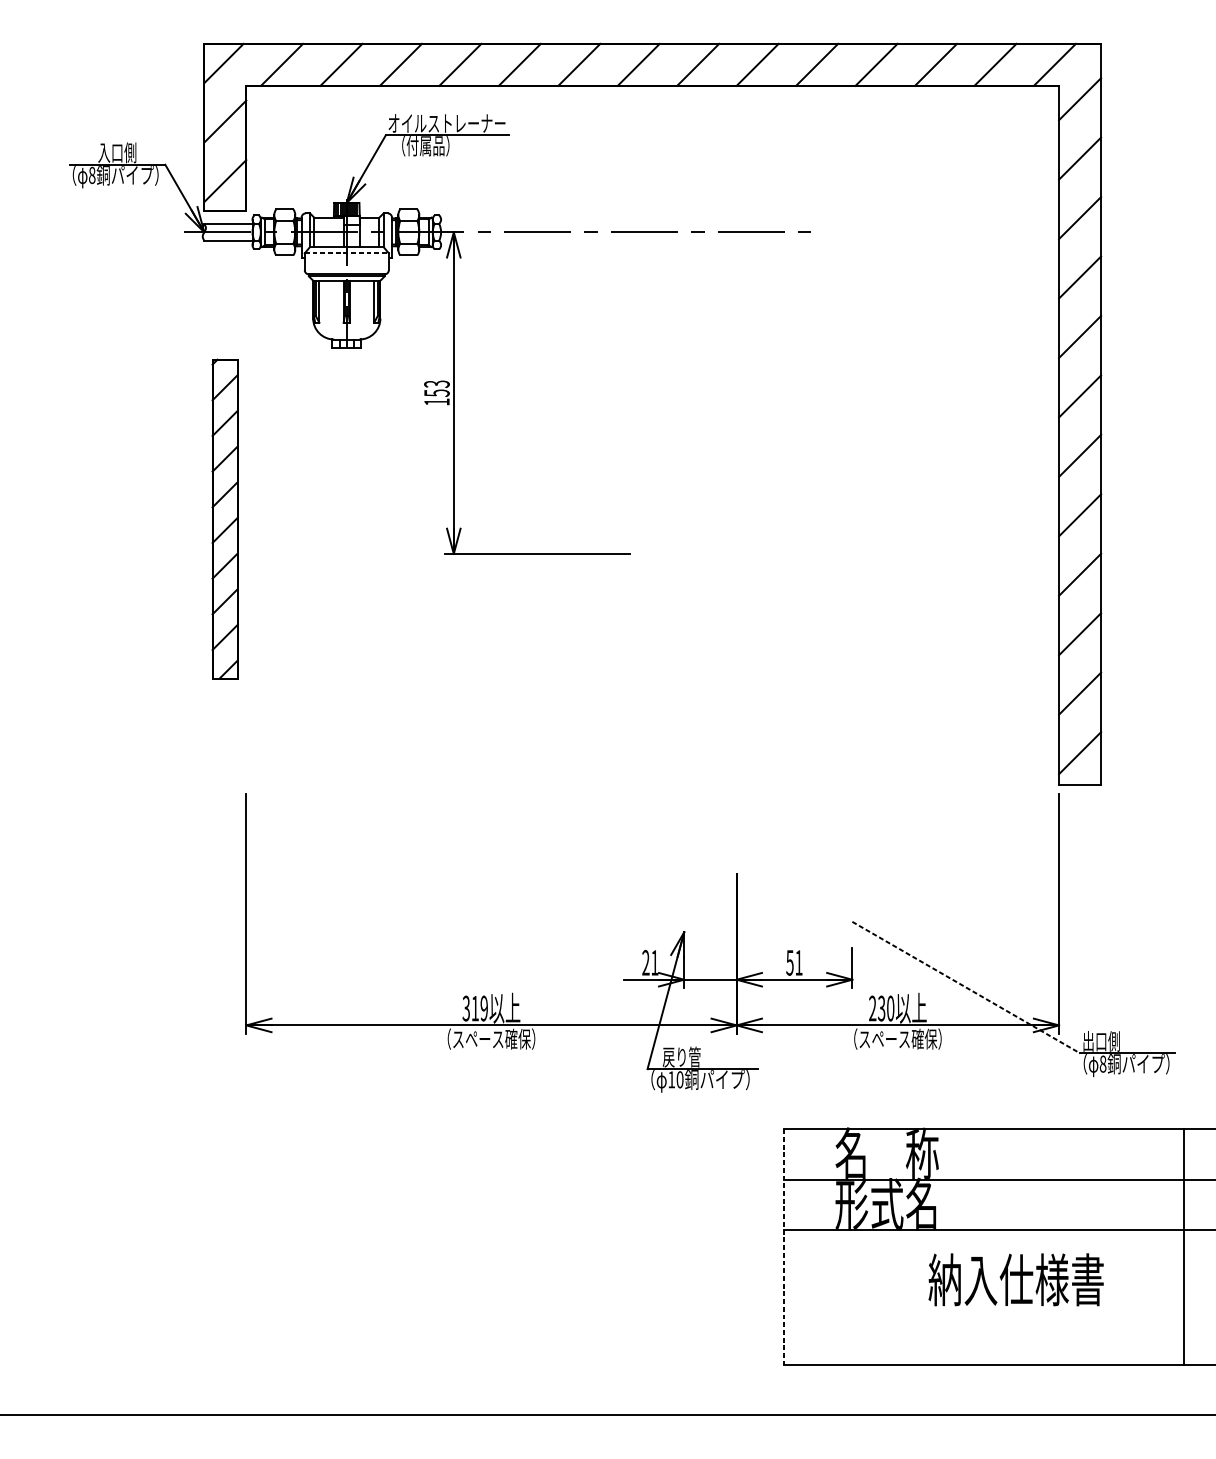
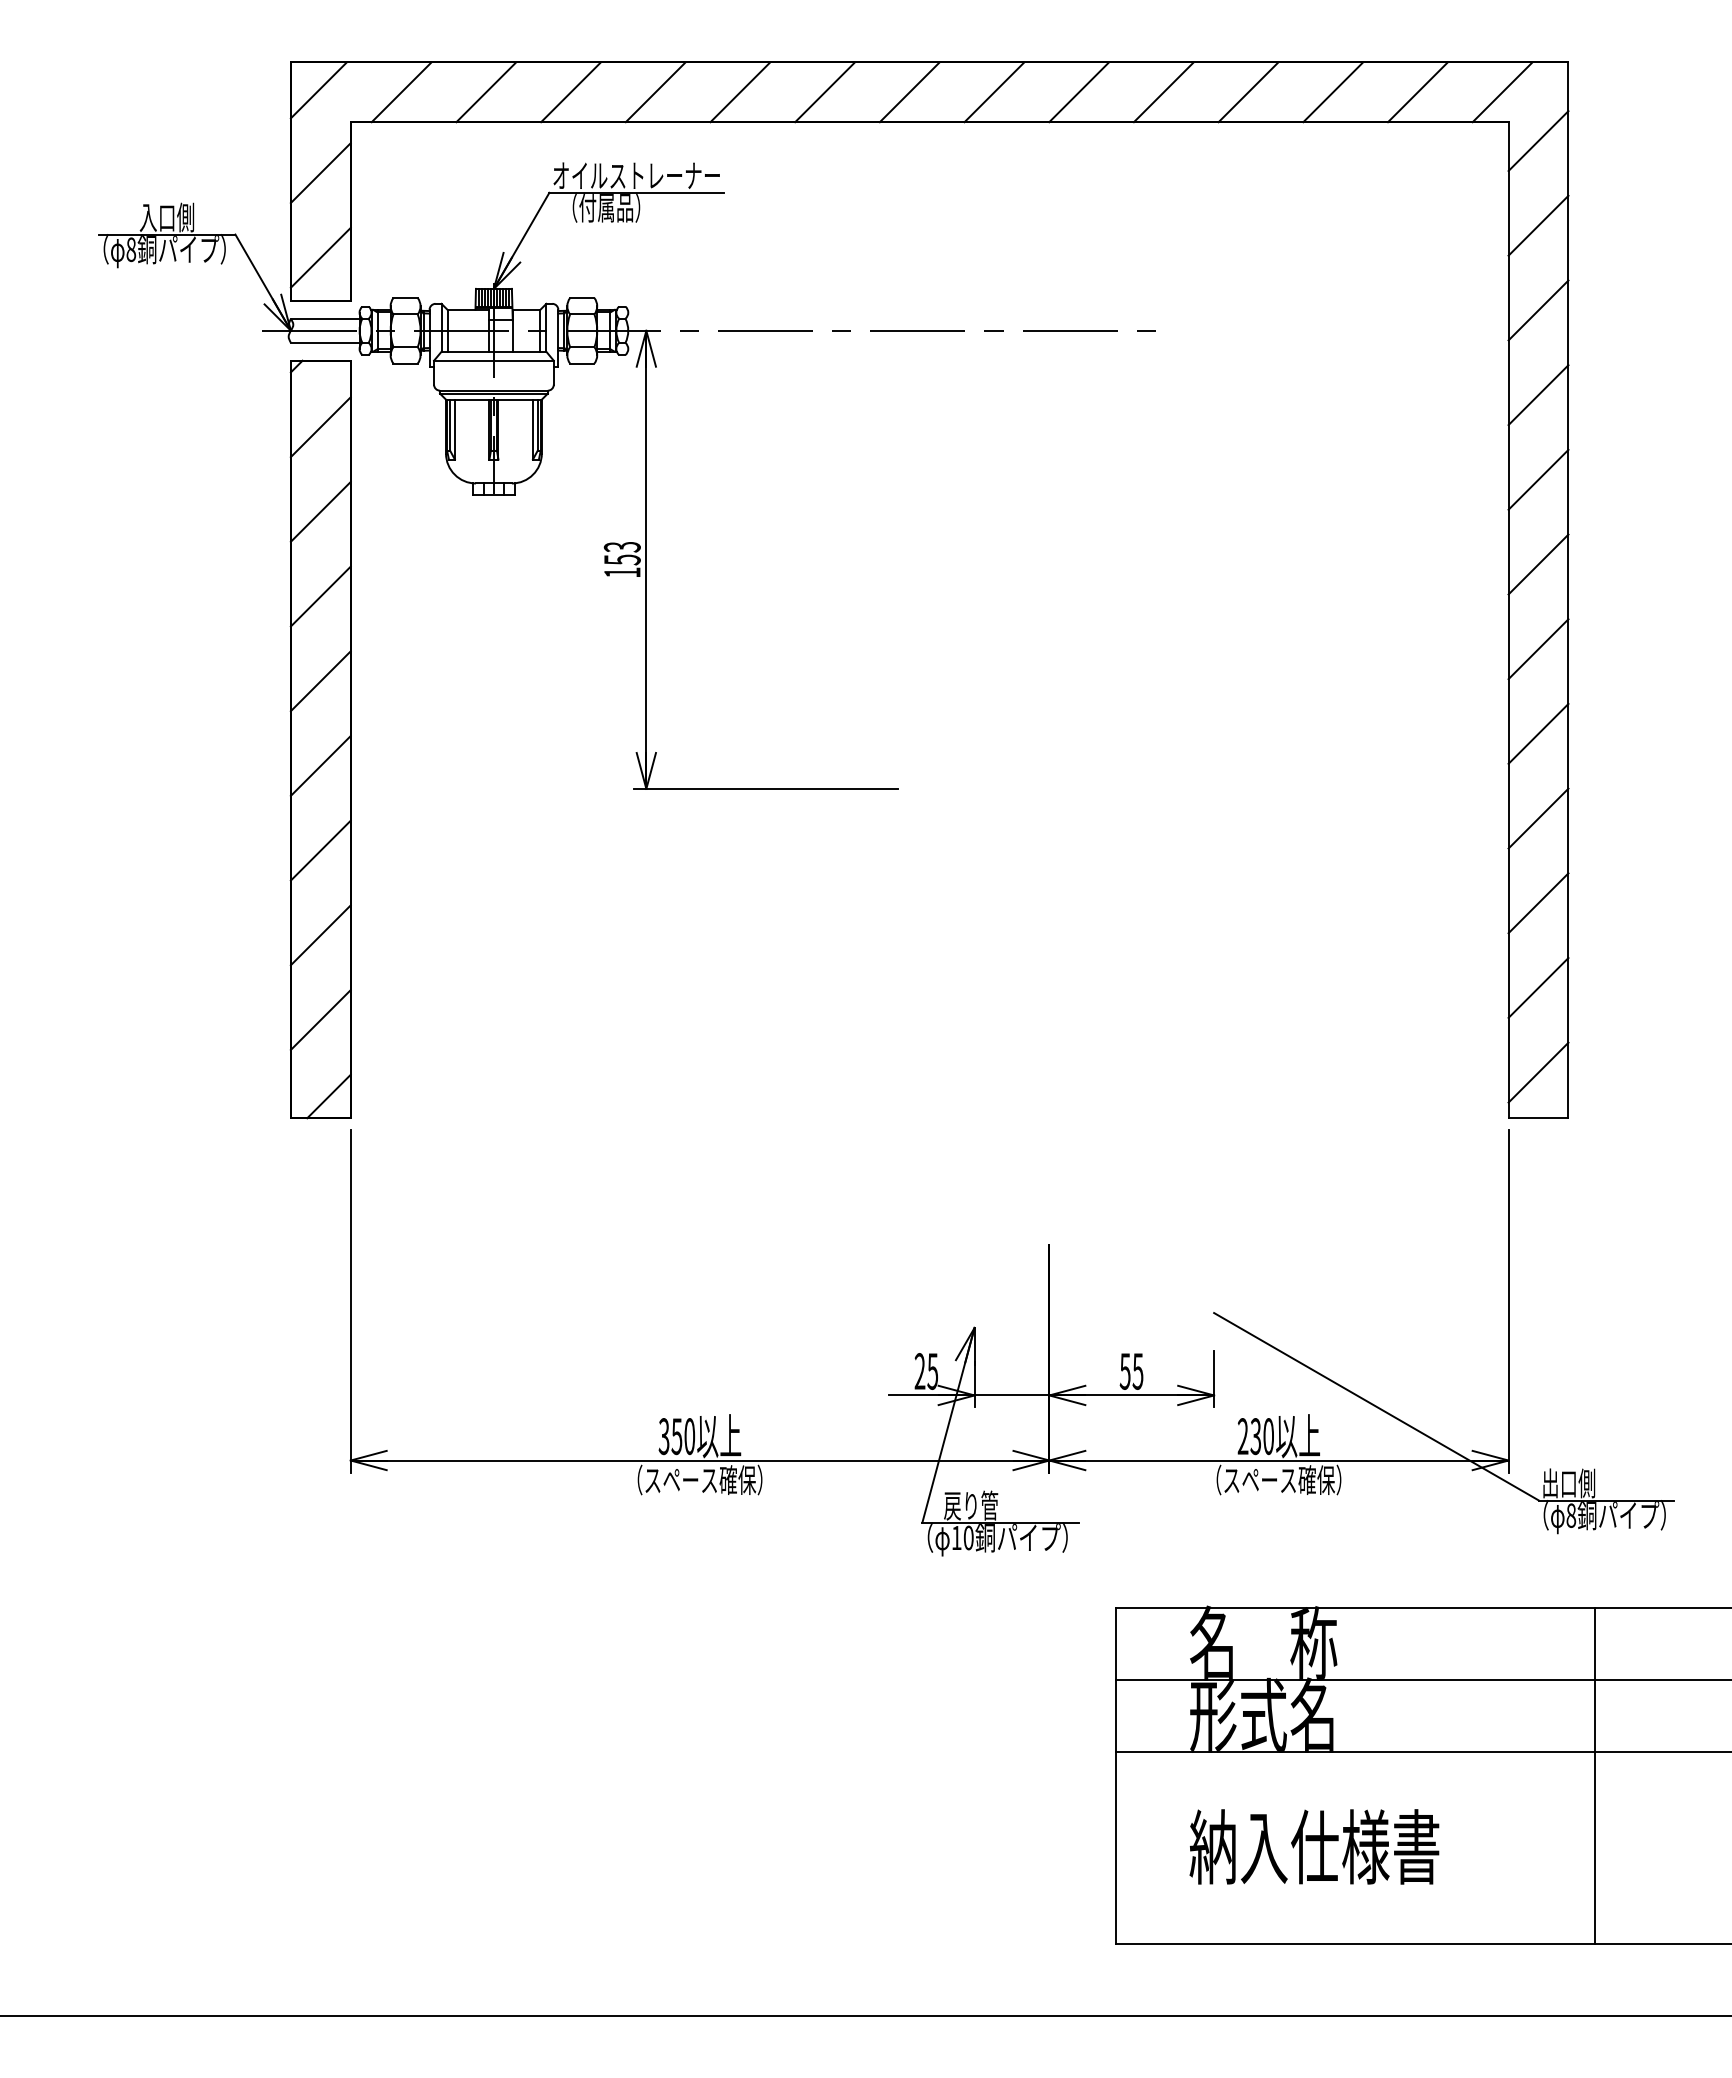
line: (346, 253) -> (493, 360), dashed -> solid
part: (225, 519) -> (320, 739), size x1.67
text: (654, 962) -> (932, 1371), 21 -> 25
text: (798, 962) -> (1137, 1371), 51 -> 55
line: (966, 987) -> (1376, 1406), dashed -> solid
text: (479, 1008) -> (683, 1436), 319 -> 350
line: (1183, 1246) -> (1595, 1775), moved
line: (783, 1247) -> (1116, 1776), dashed -> solid
text: (1016, 1279) -> (1314, 1846), moved

